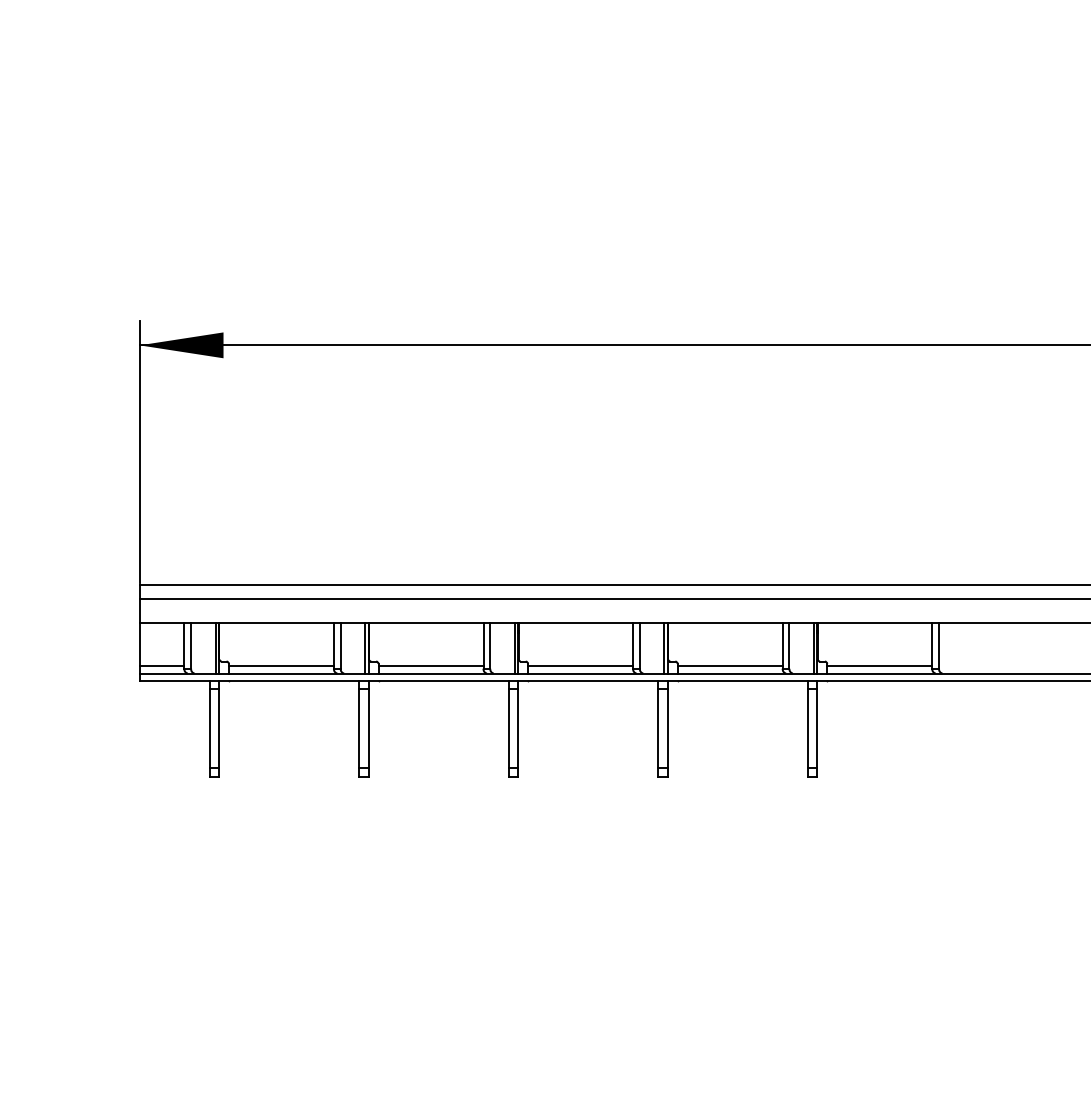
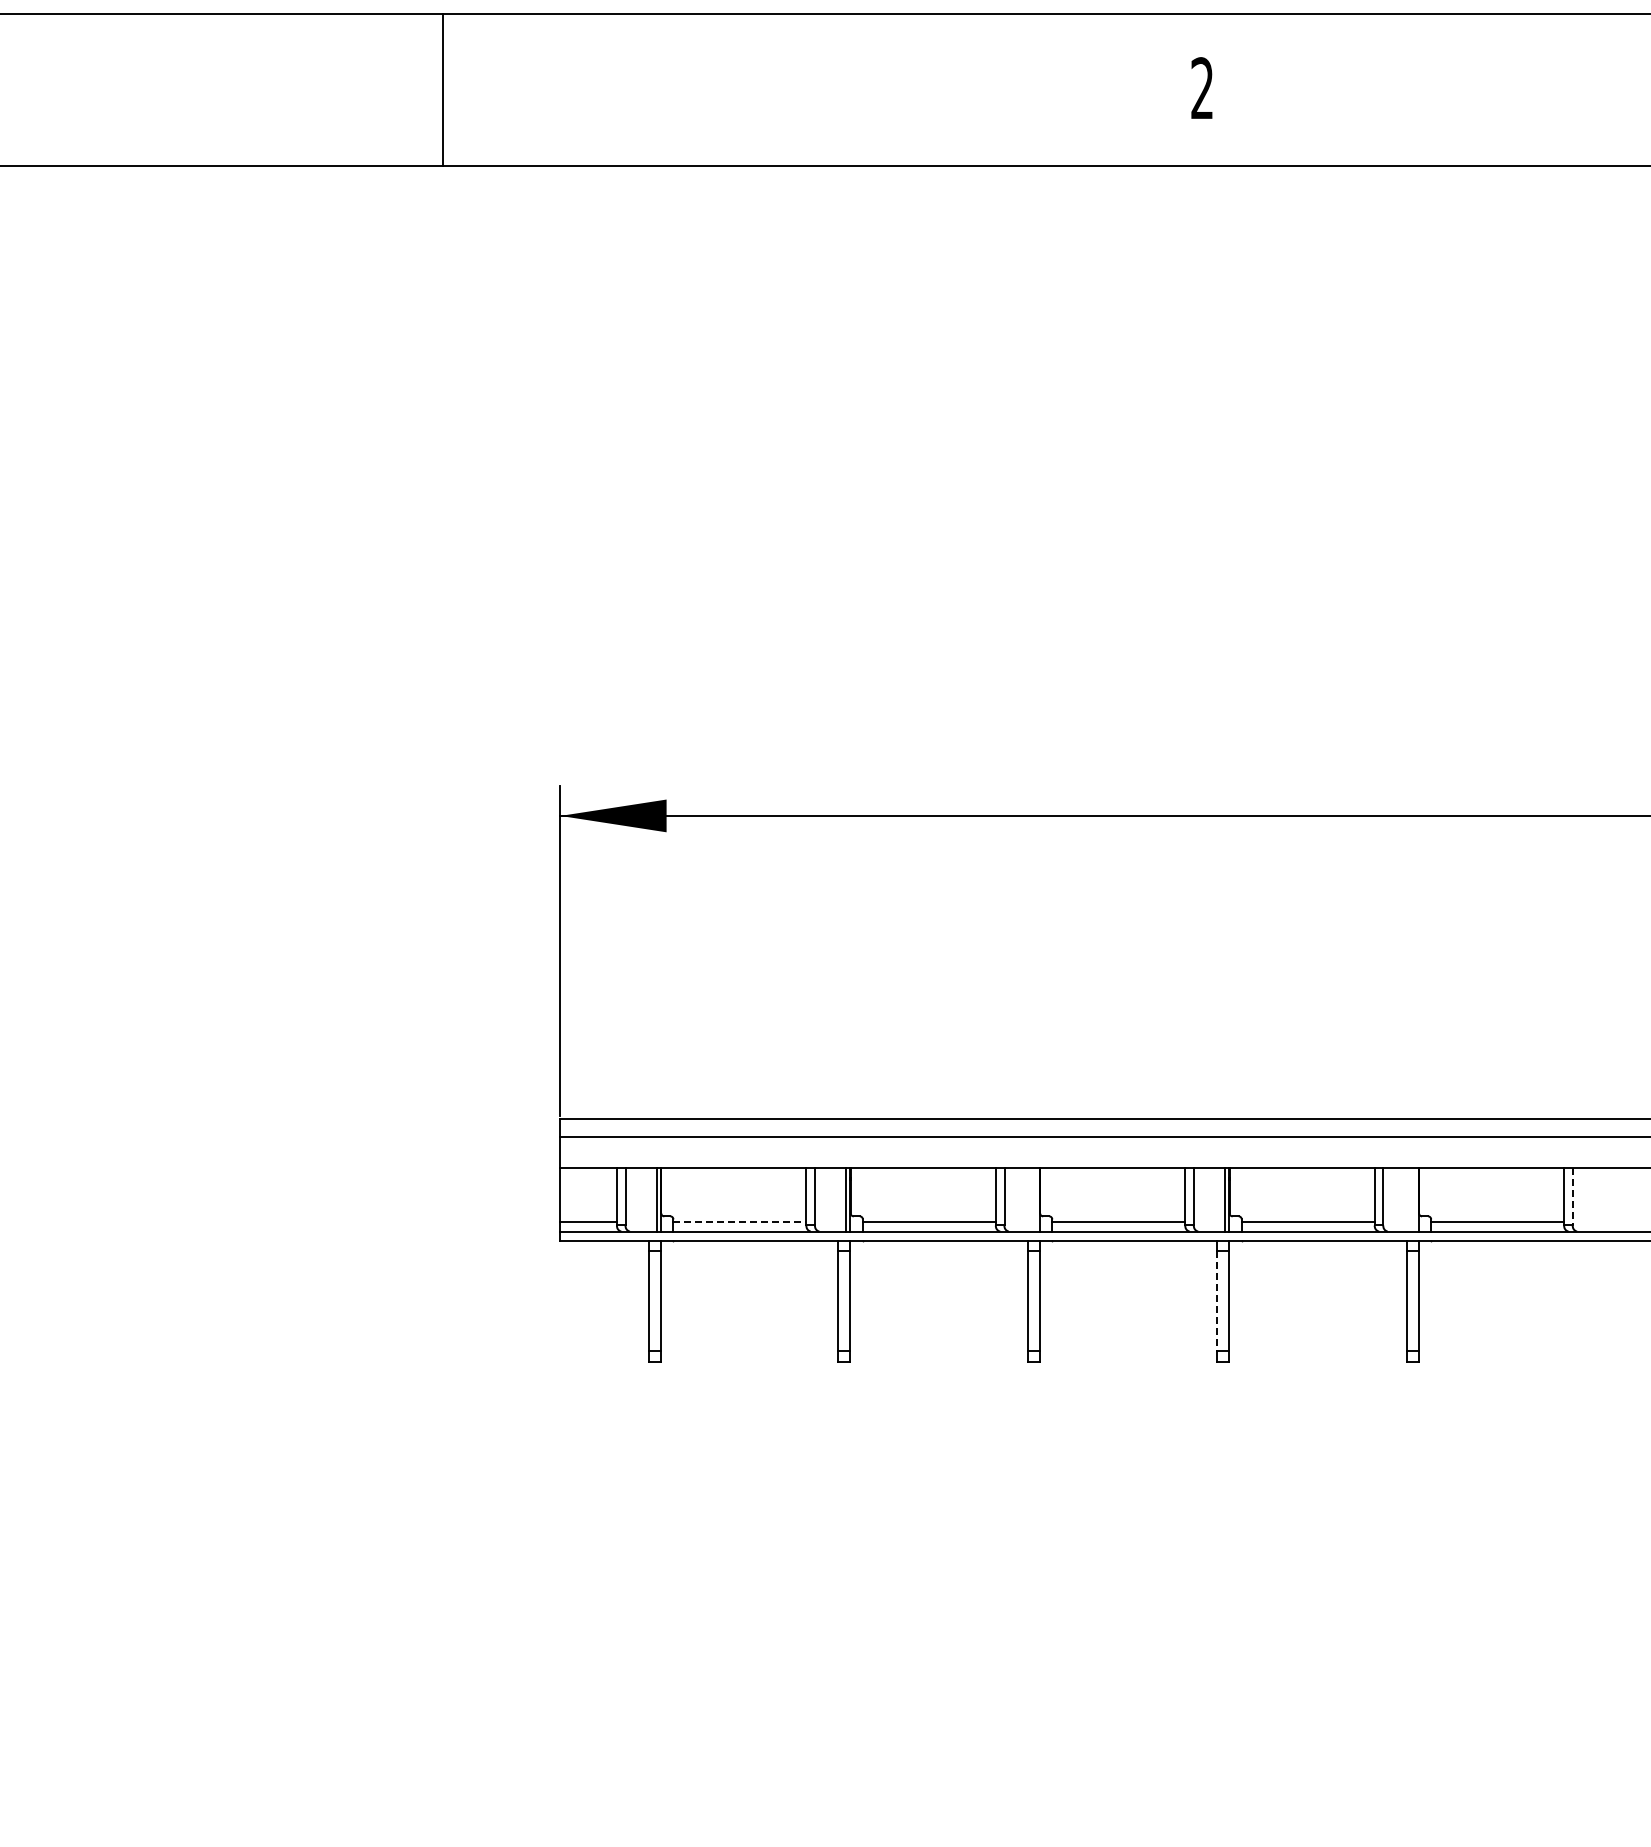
line: (938, 645) -> (1572, 1196), solid -> dashed
line: (514, 648) -> (1035, 1199), removed
line: (814, 648) -> (1414, 1199), removed
line: (281, 666) -> (739, 1222), solid -> dashed
line: (658, 728) -> (1217, 1301), solid -> dashed

